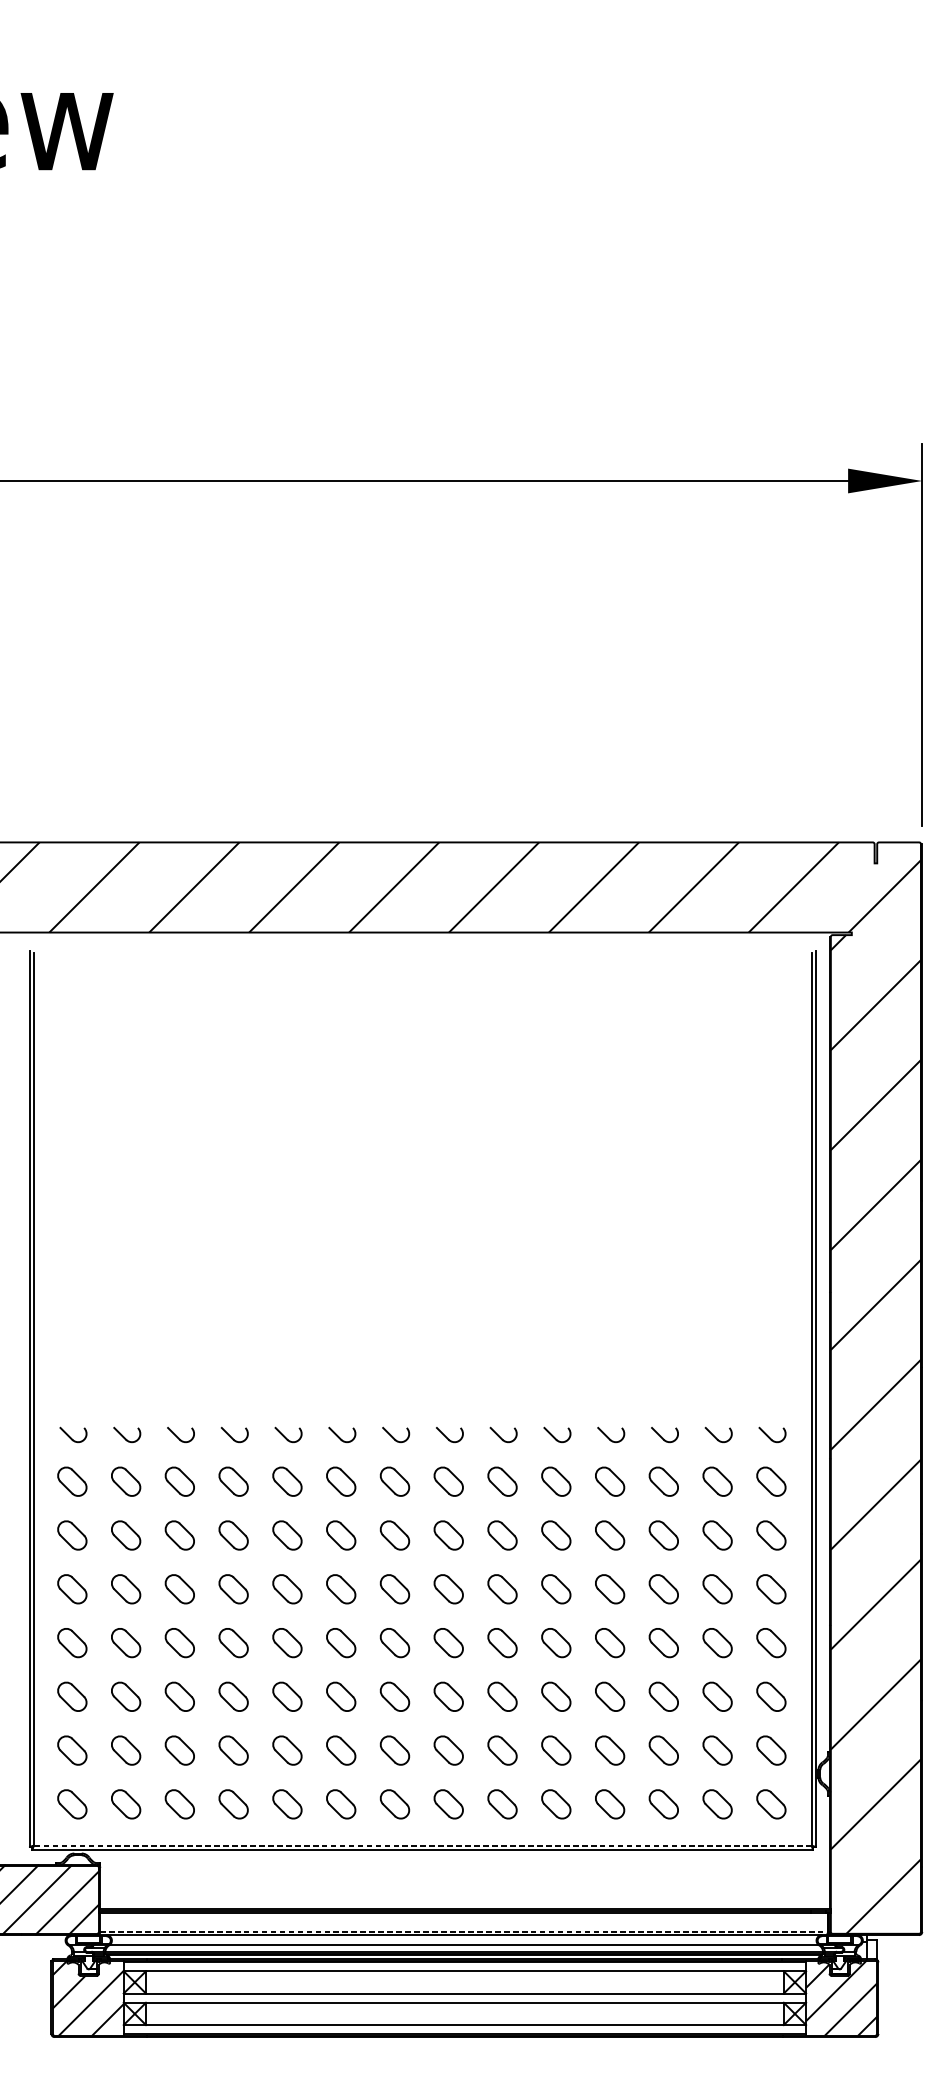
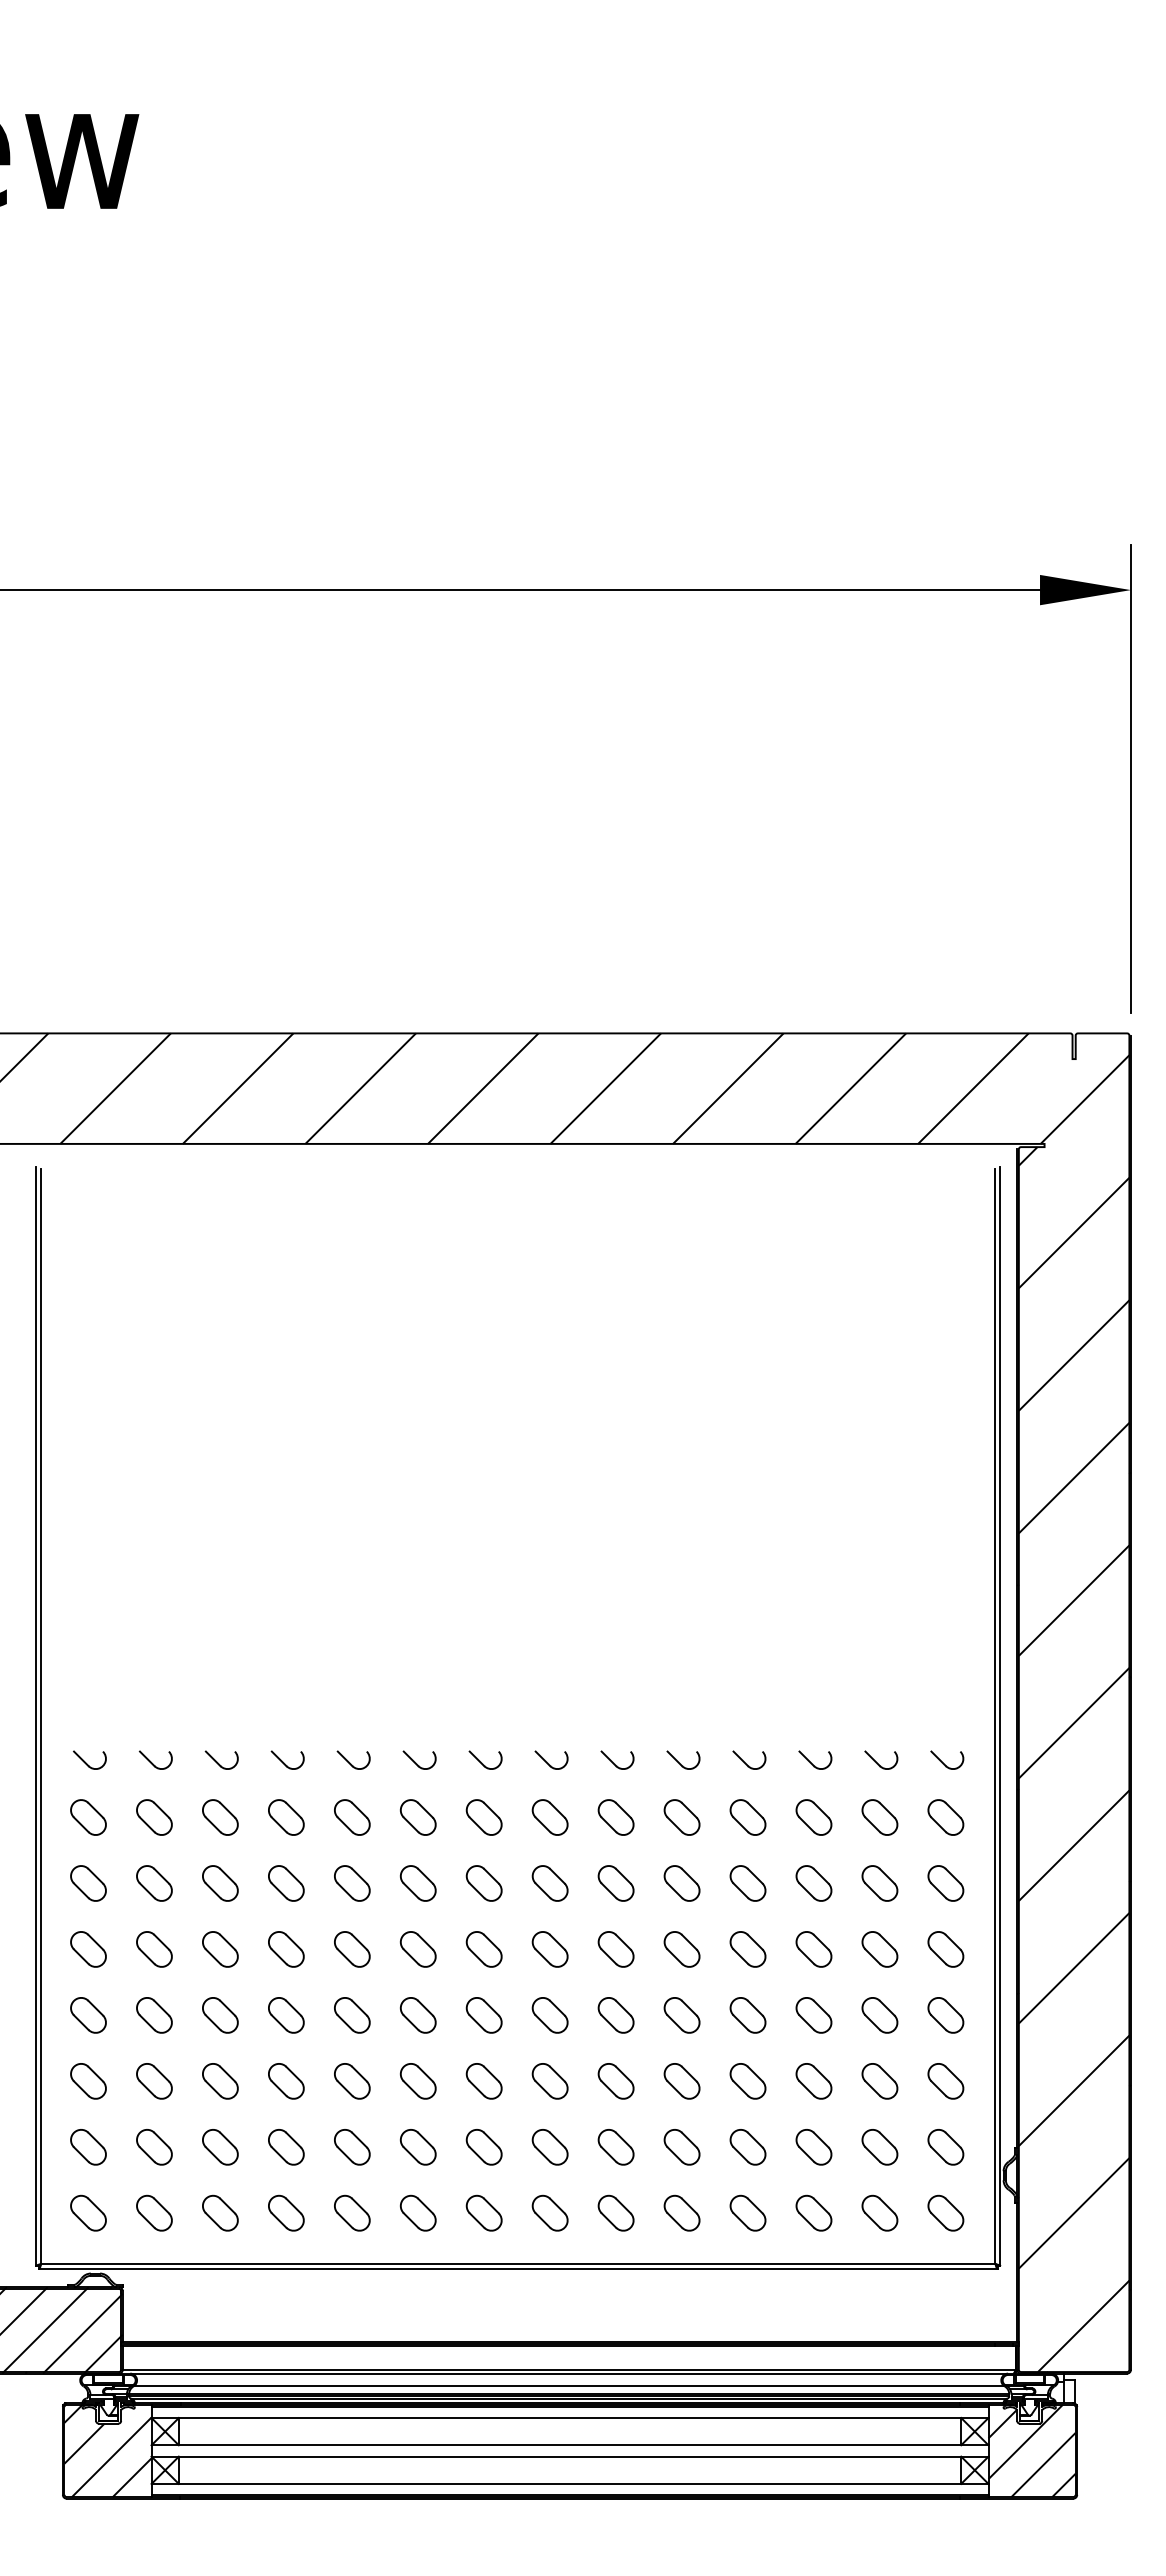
line: (422, 1846) -> (517, 2264), dashed -> solid
line: (464, 1931) -> (569, 2369), dashed -> solid

